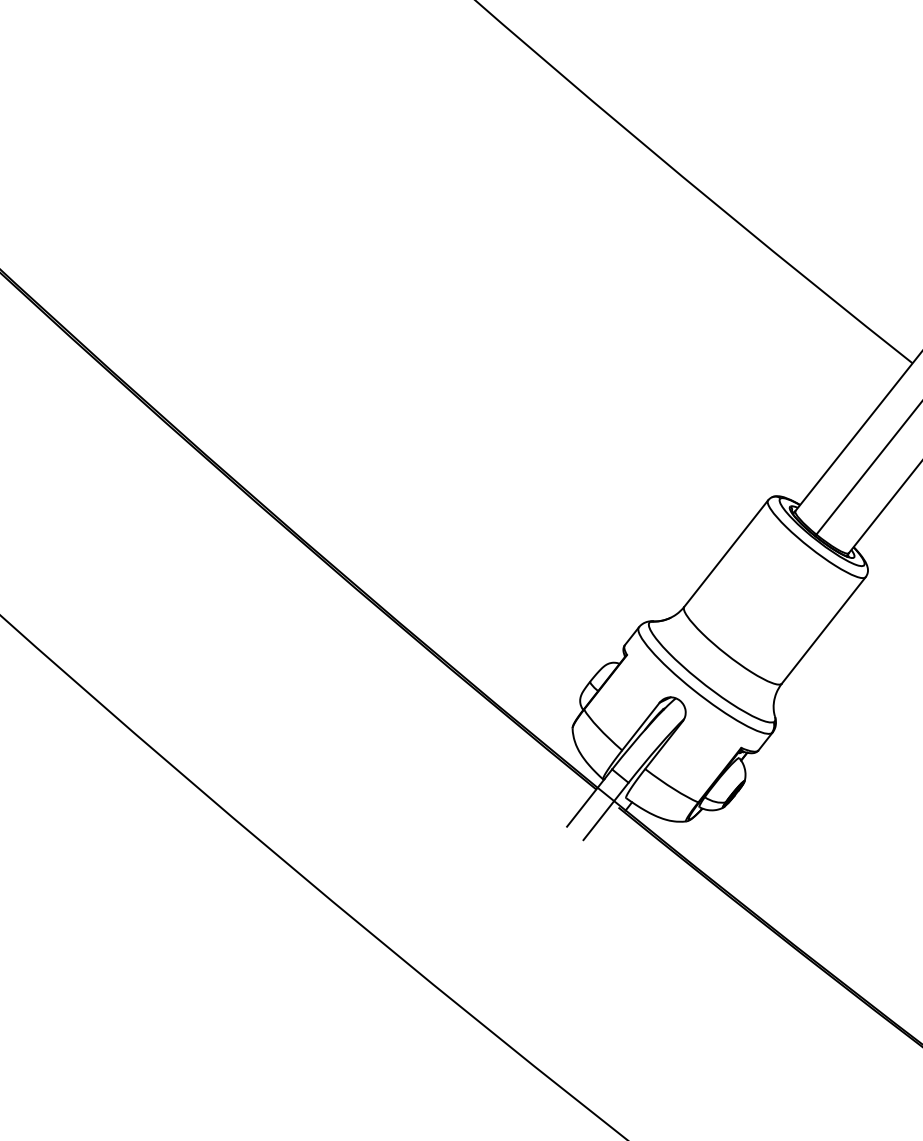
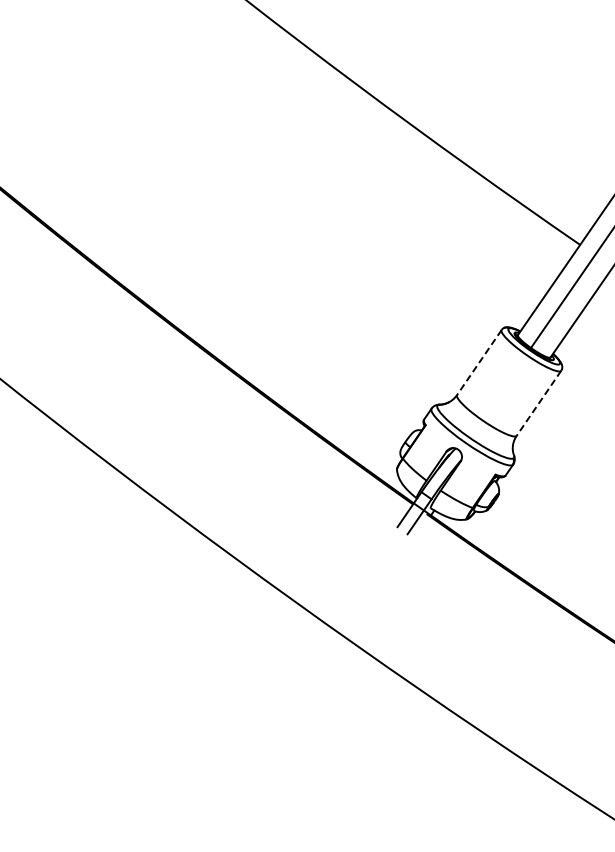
line: (726, 553) -> (479, 362), solid -> dashed
line: (822, 630) -> (538, 403), solid -> dashed

